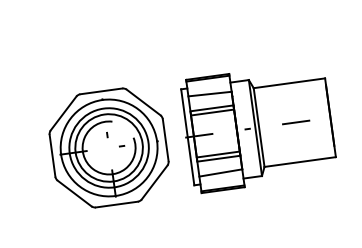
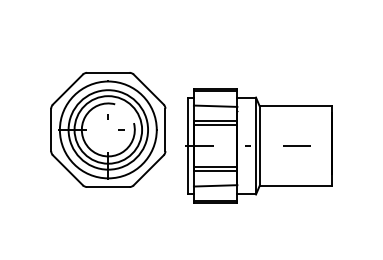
part: (257, 127) -> (258, 145), moved

